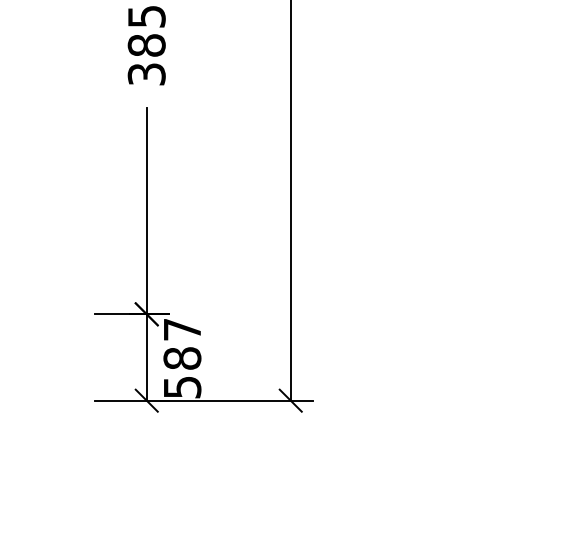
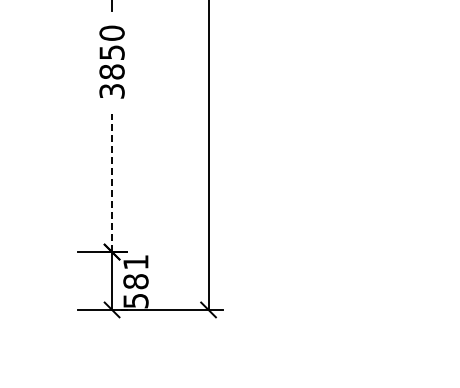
line: (147, 210) -> (112, 182), solid -> dashed
text: (181, 329) -> (135, 262), 587 -> 581

